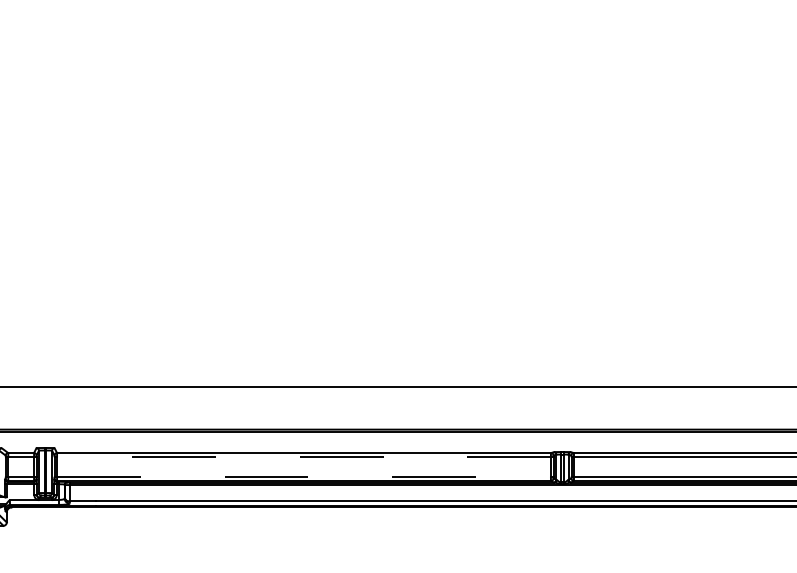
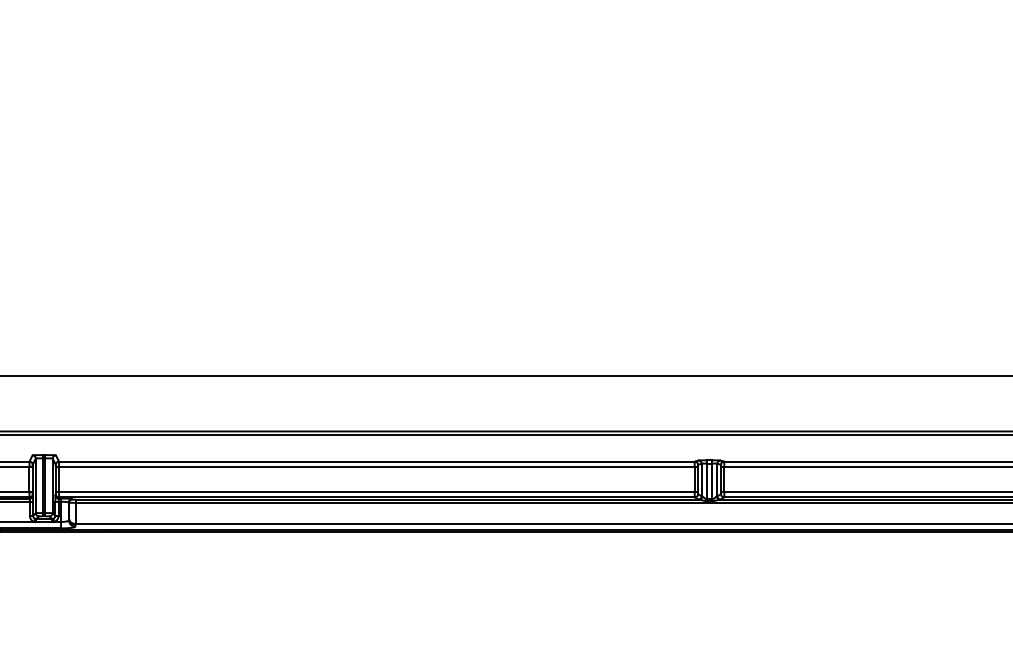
line: (304, 457) -> (377, 467), dashed -> solid
line: (304, 476) -> (377, 491), dashed -> solid

